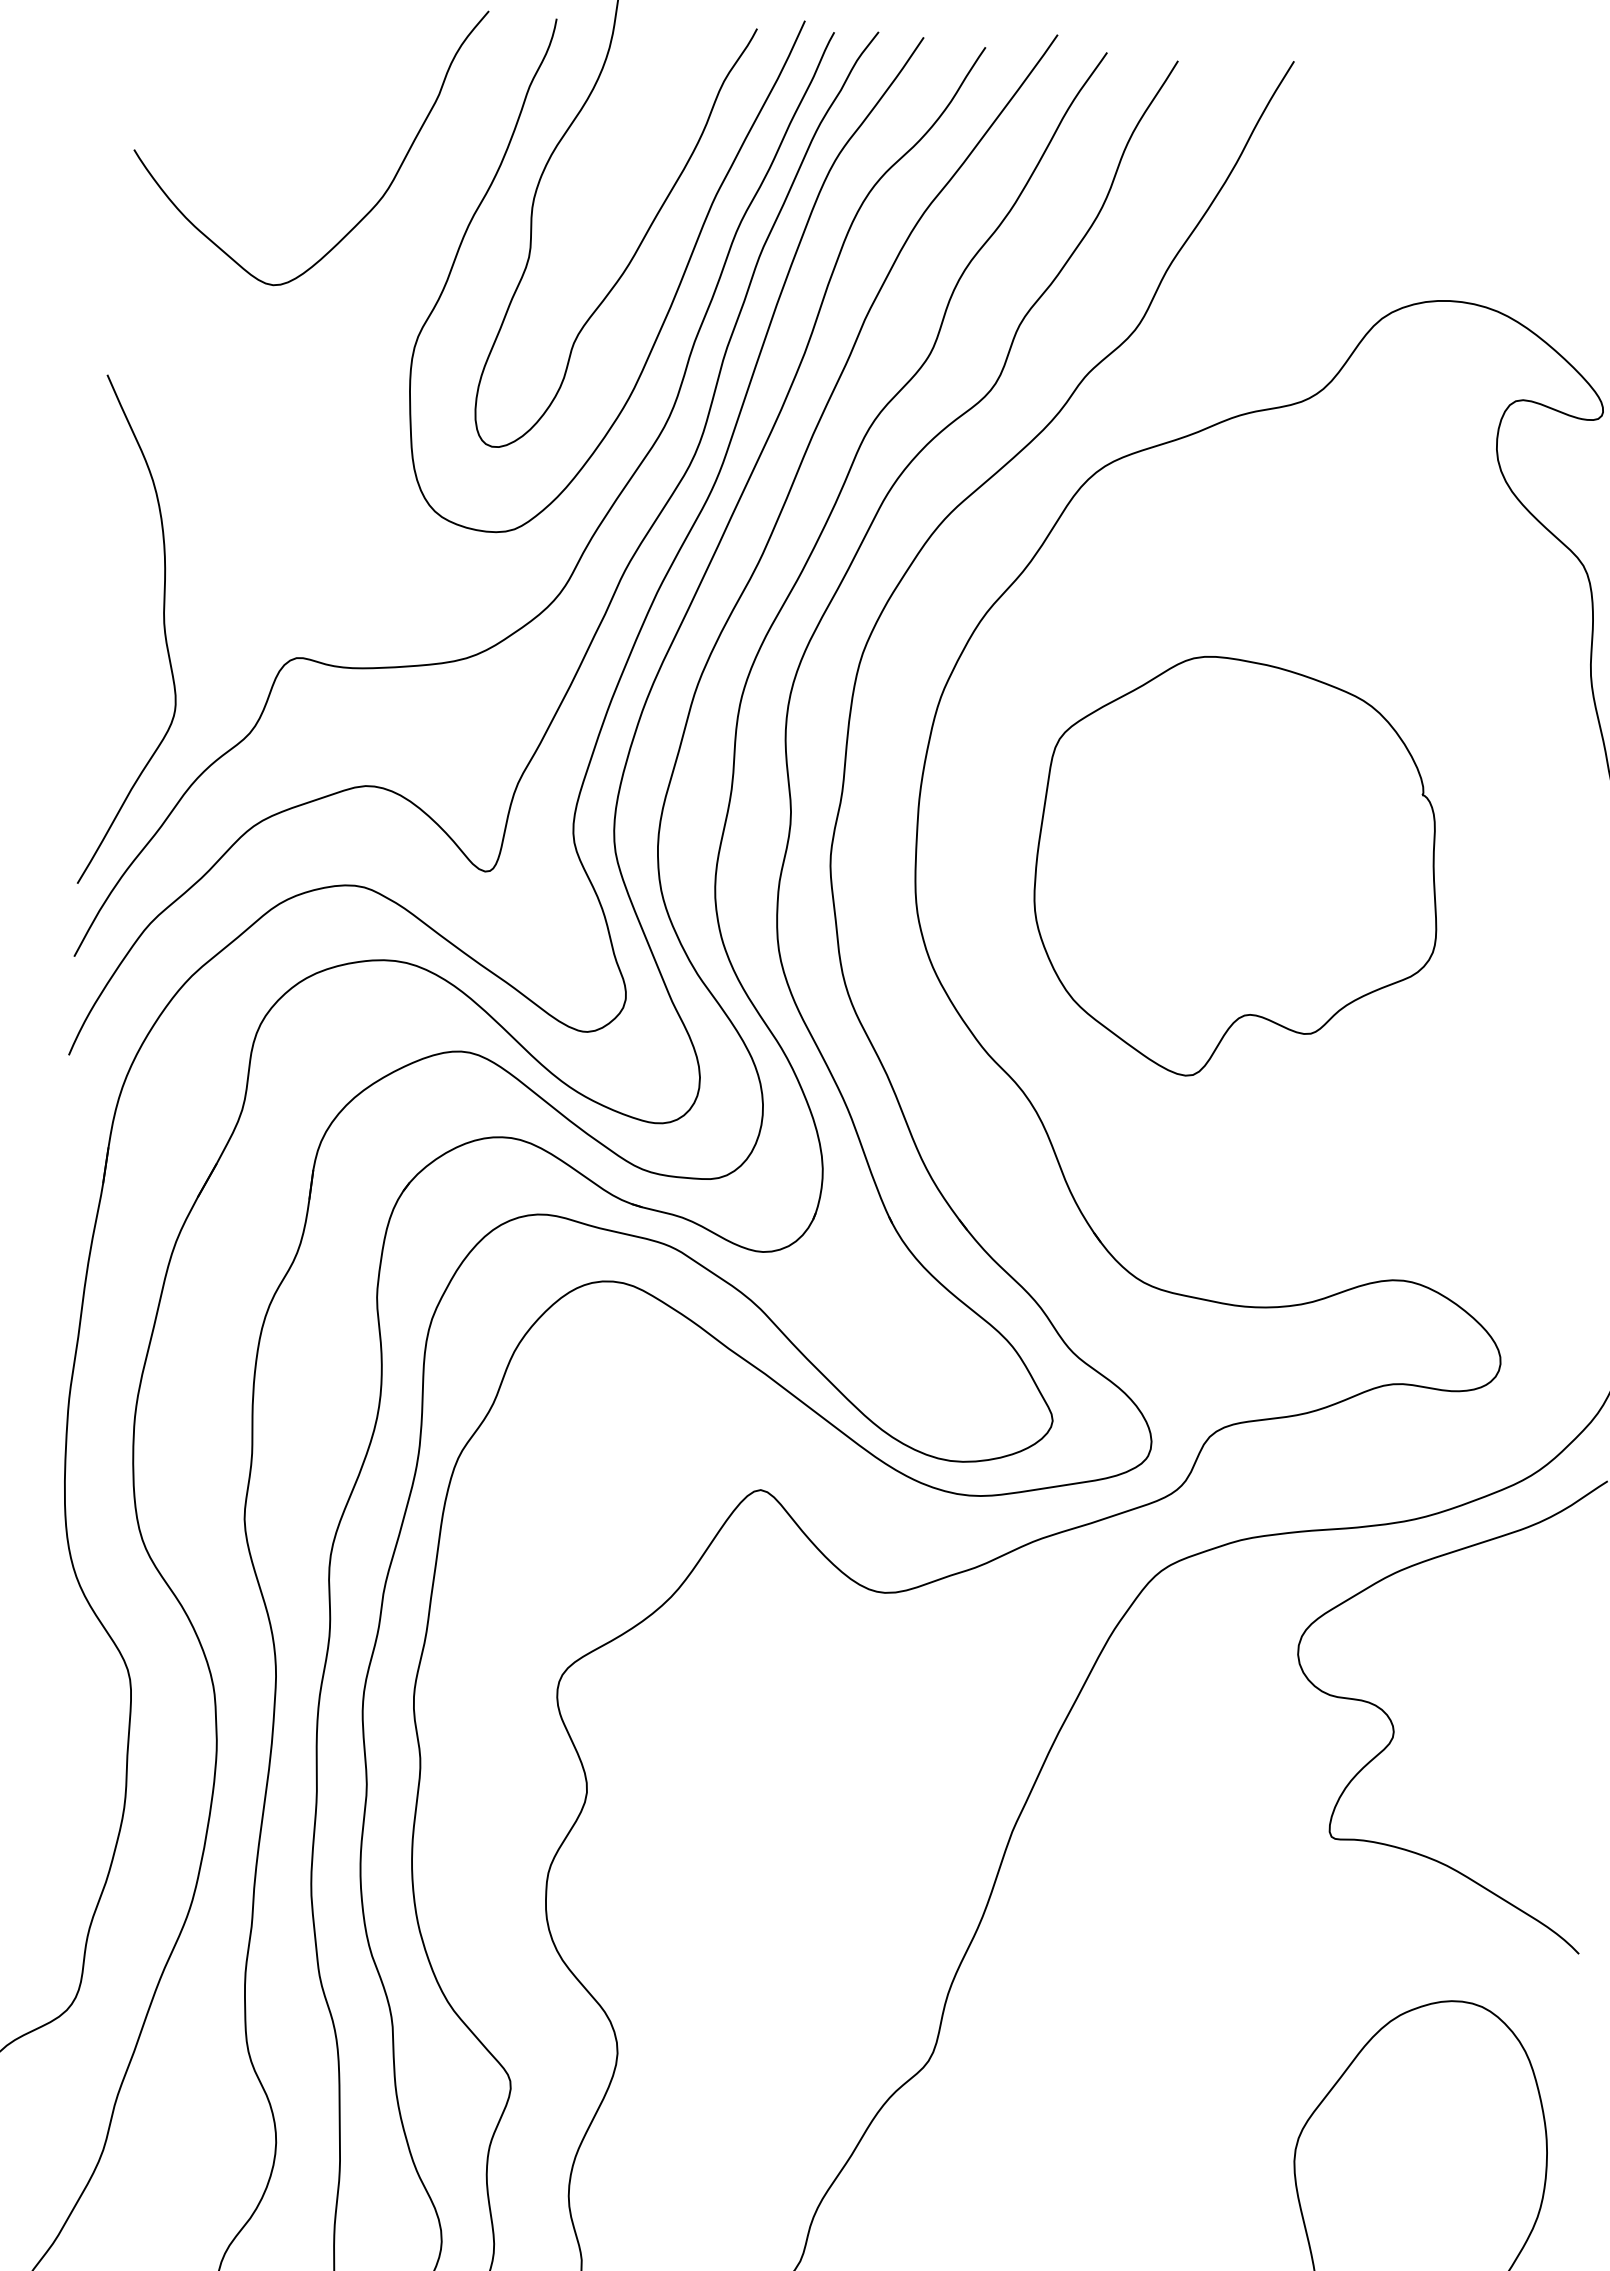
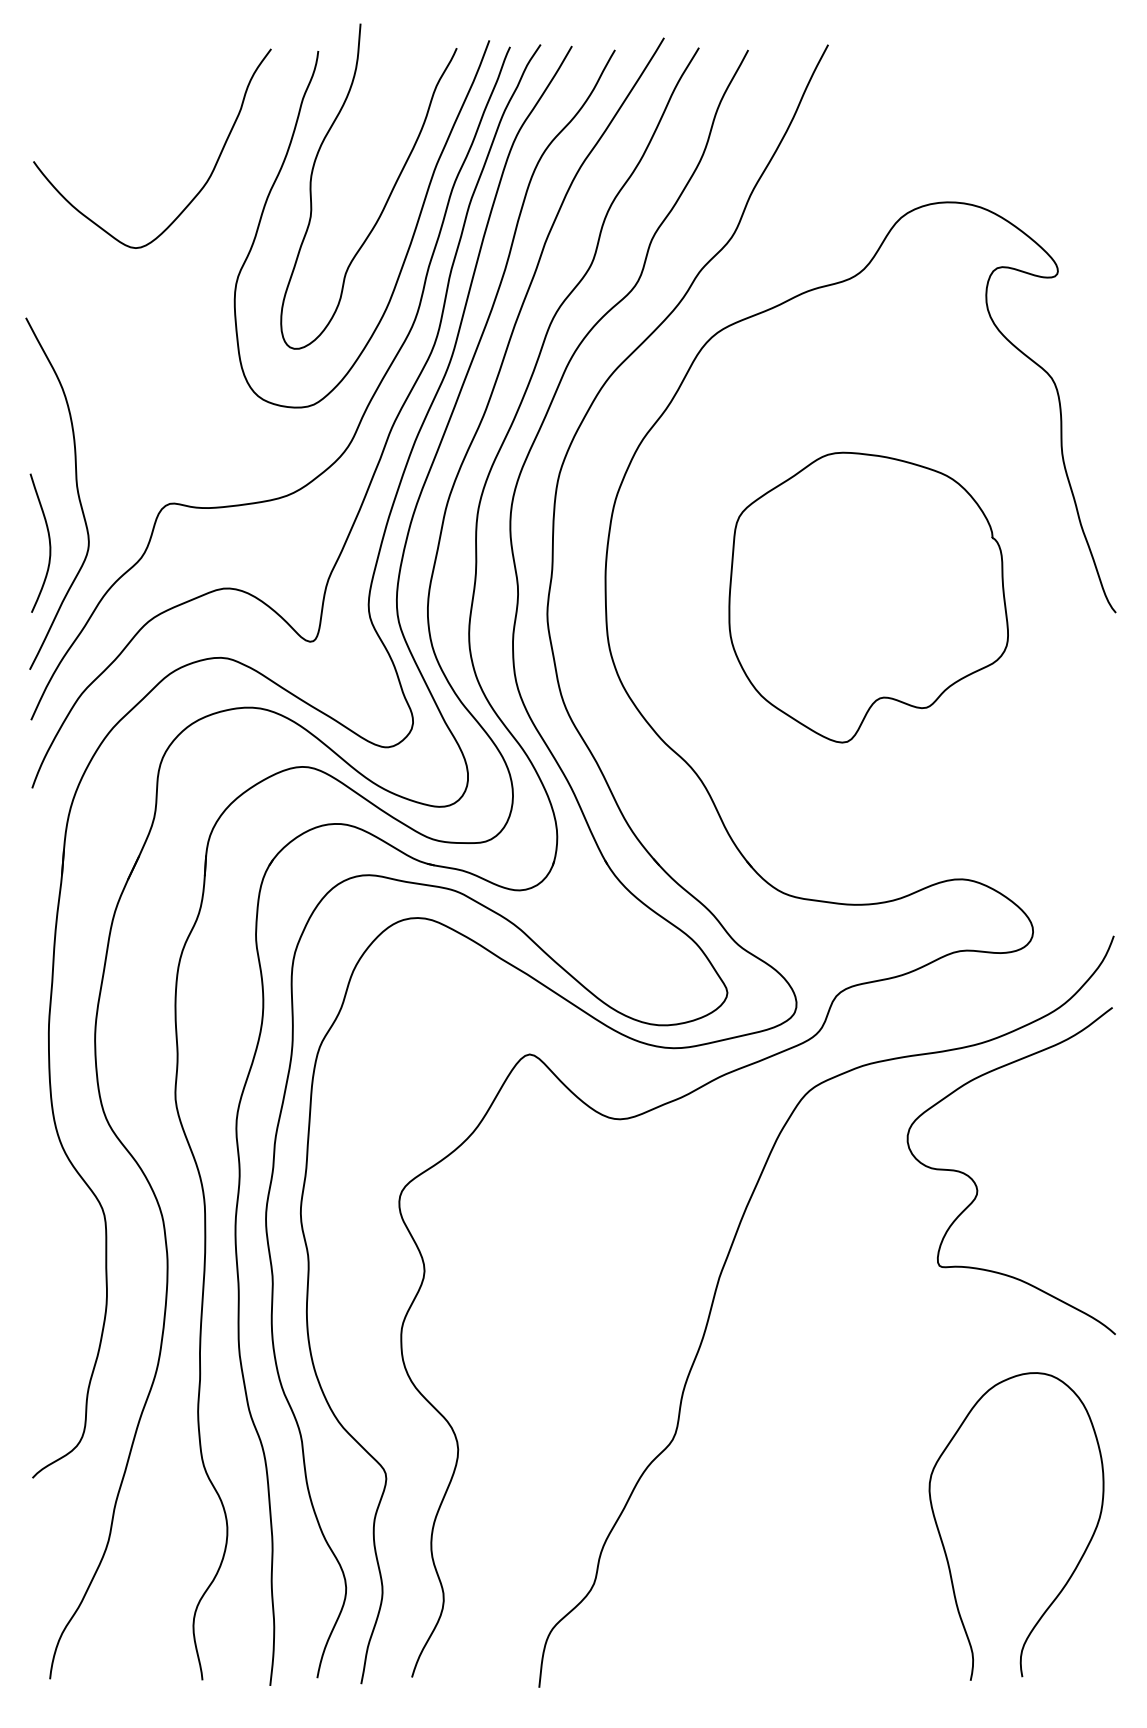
curve: (117, 698) -> (48, 540), added
part: (1238, 868) -> (868, 597), moved

